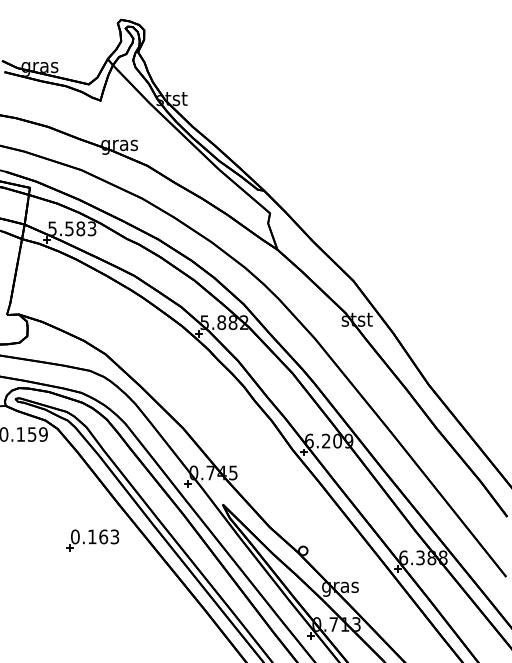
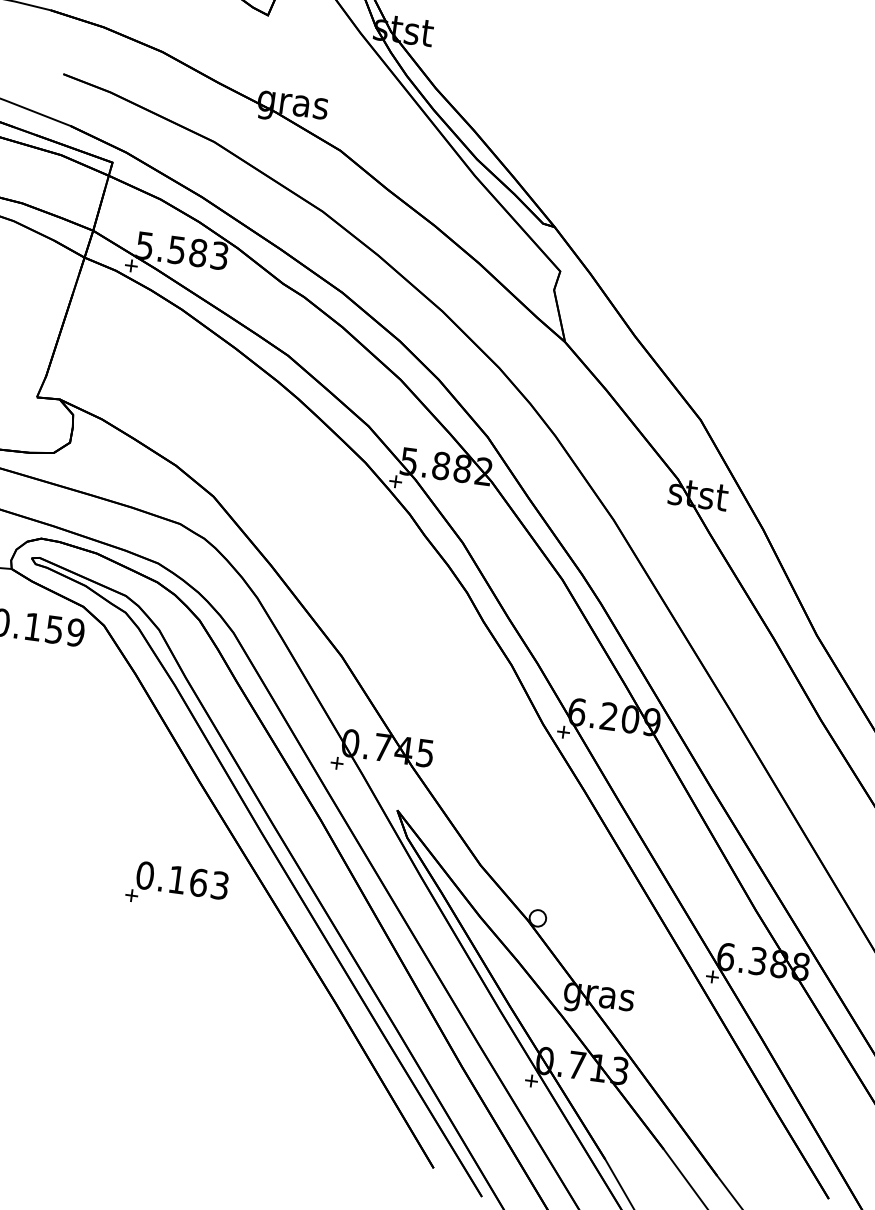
part: (92, 540) -> (176, 886), moved

